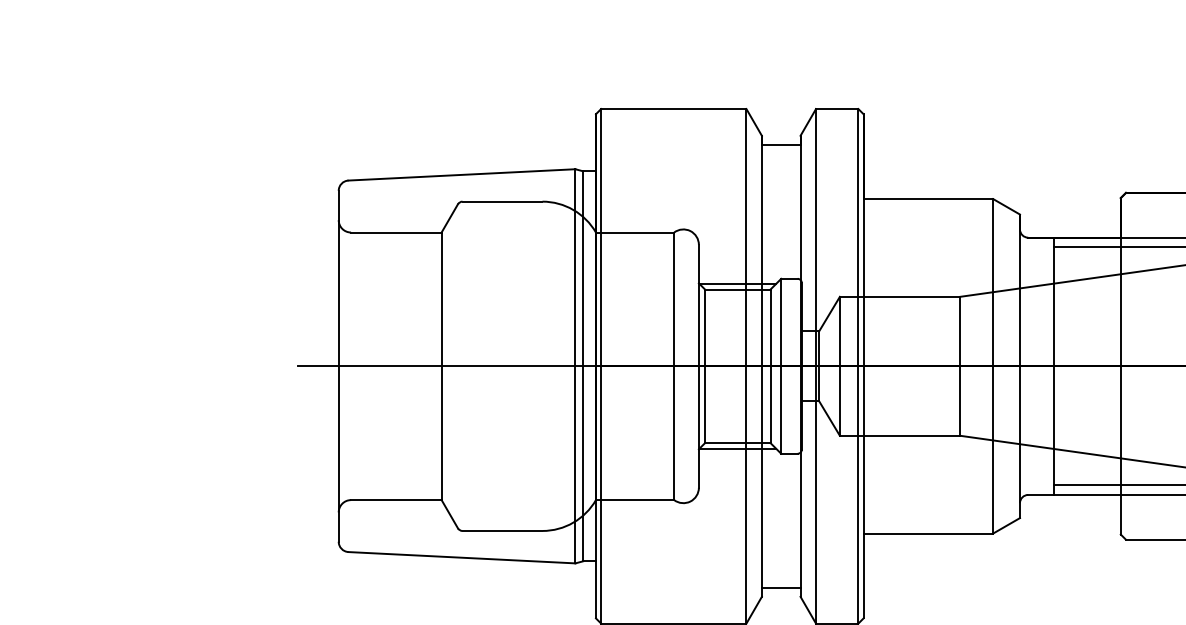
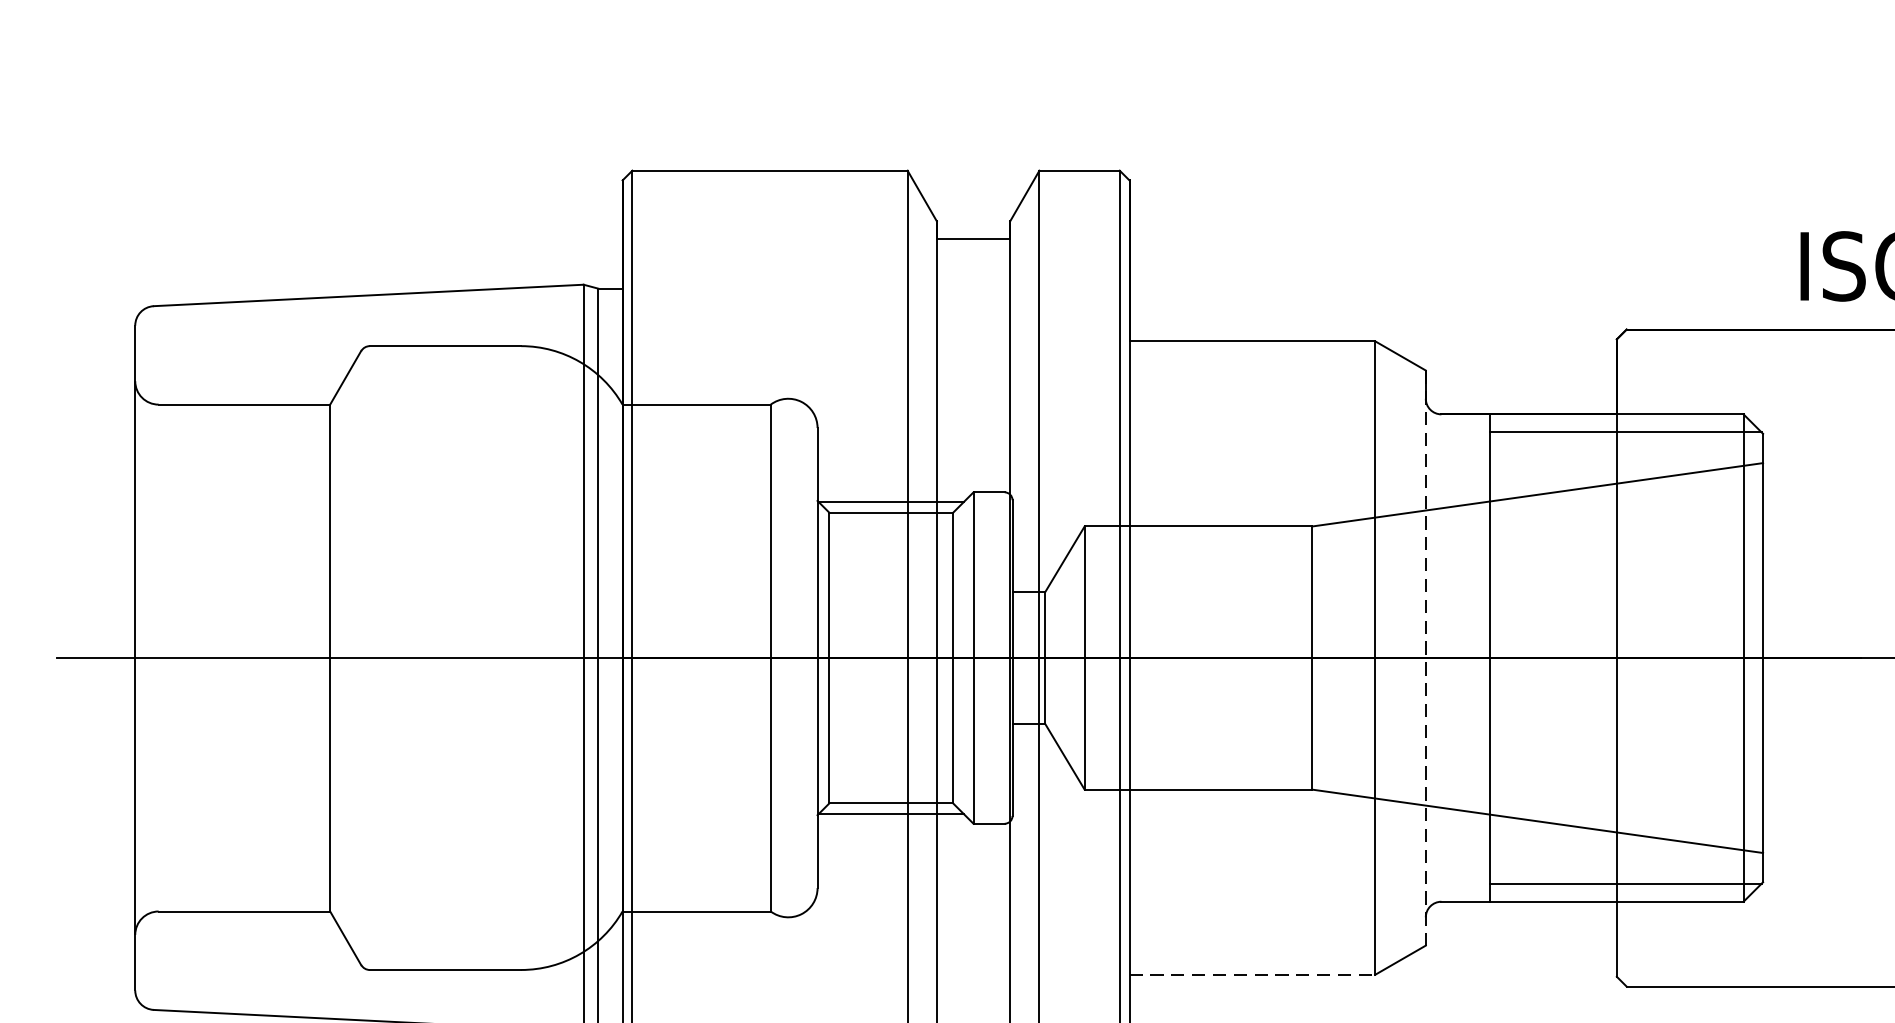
line: (1019, 366) -> (1424, 658), solid -> dashed
line: (928, 533) -> (1252, 974), solid -> dashed

